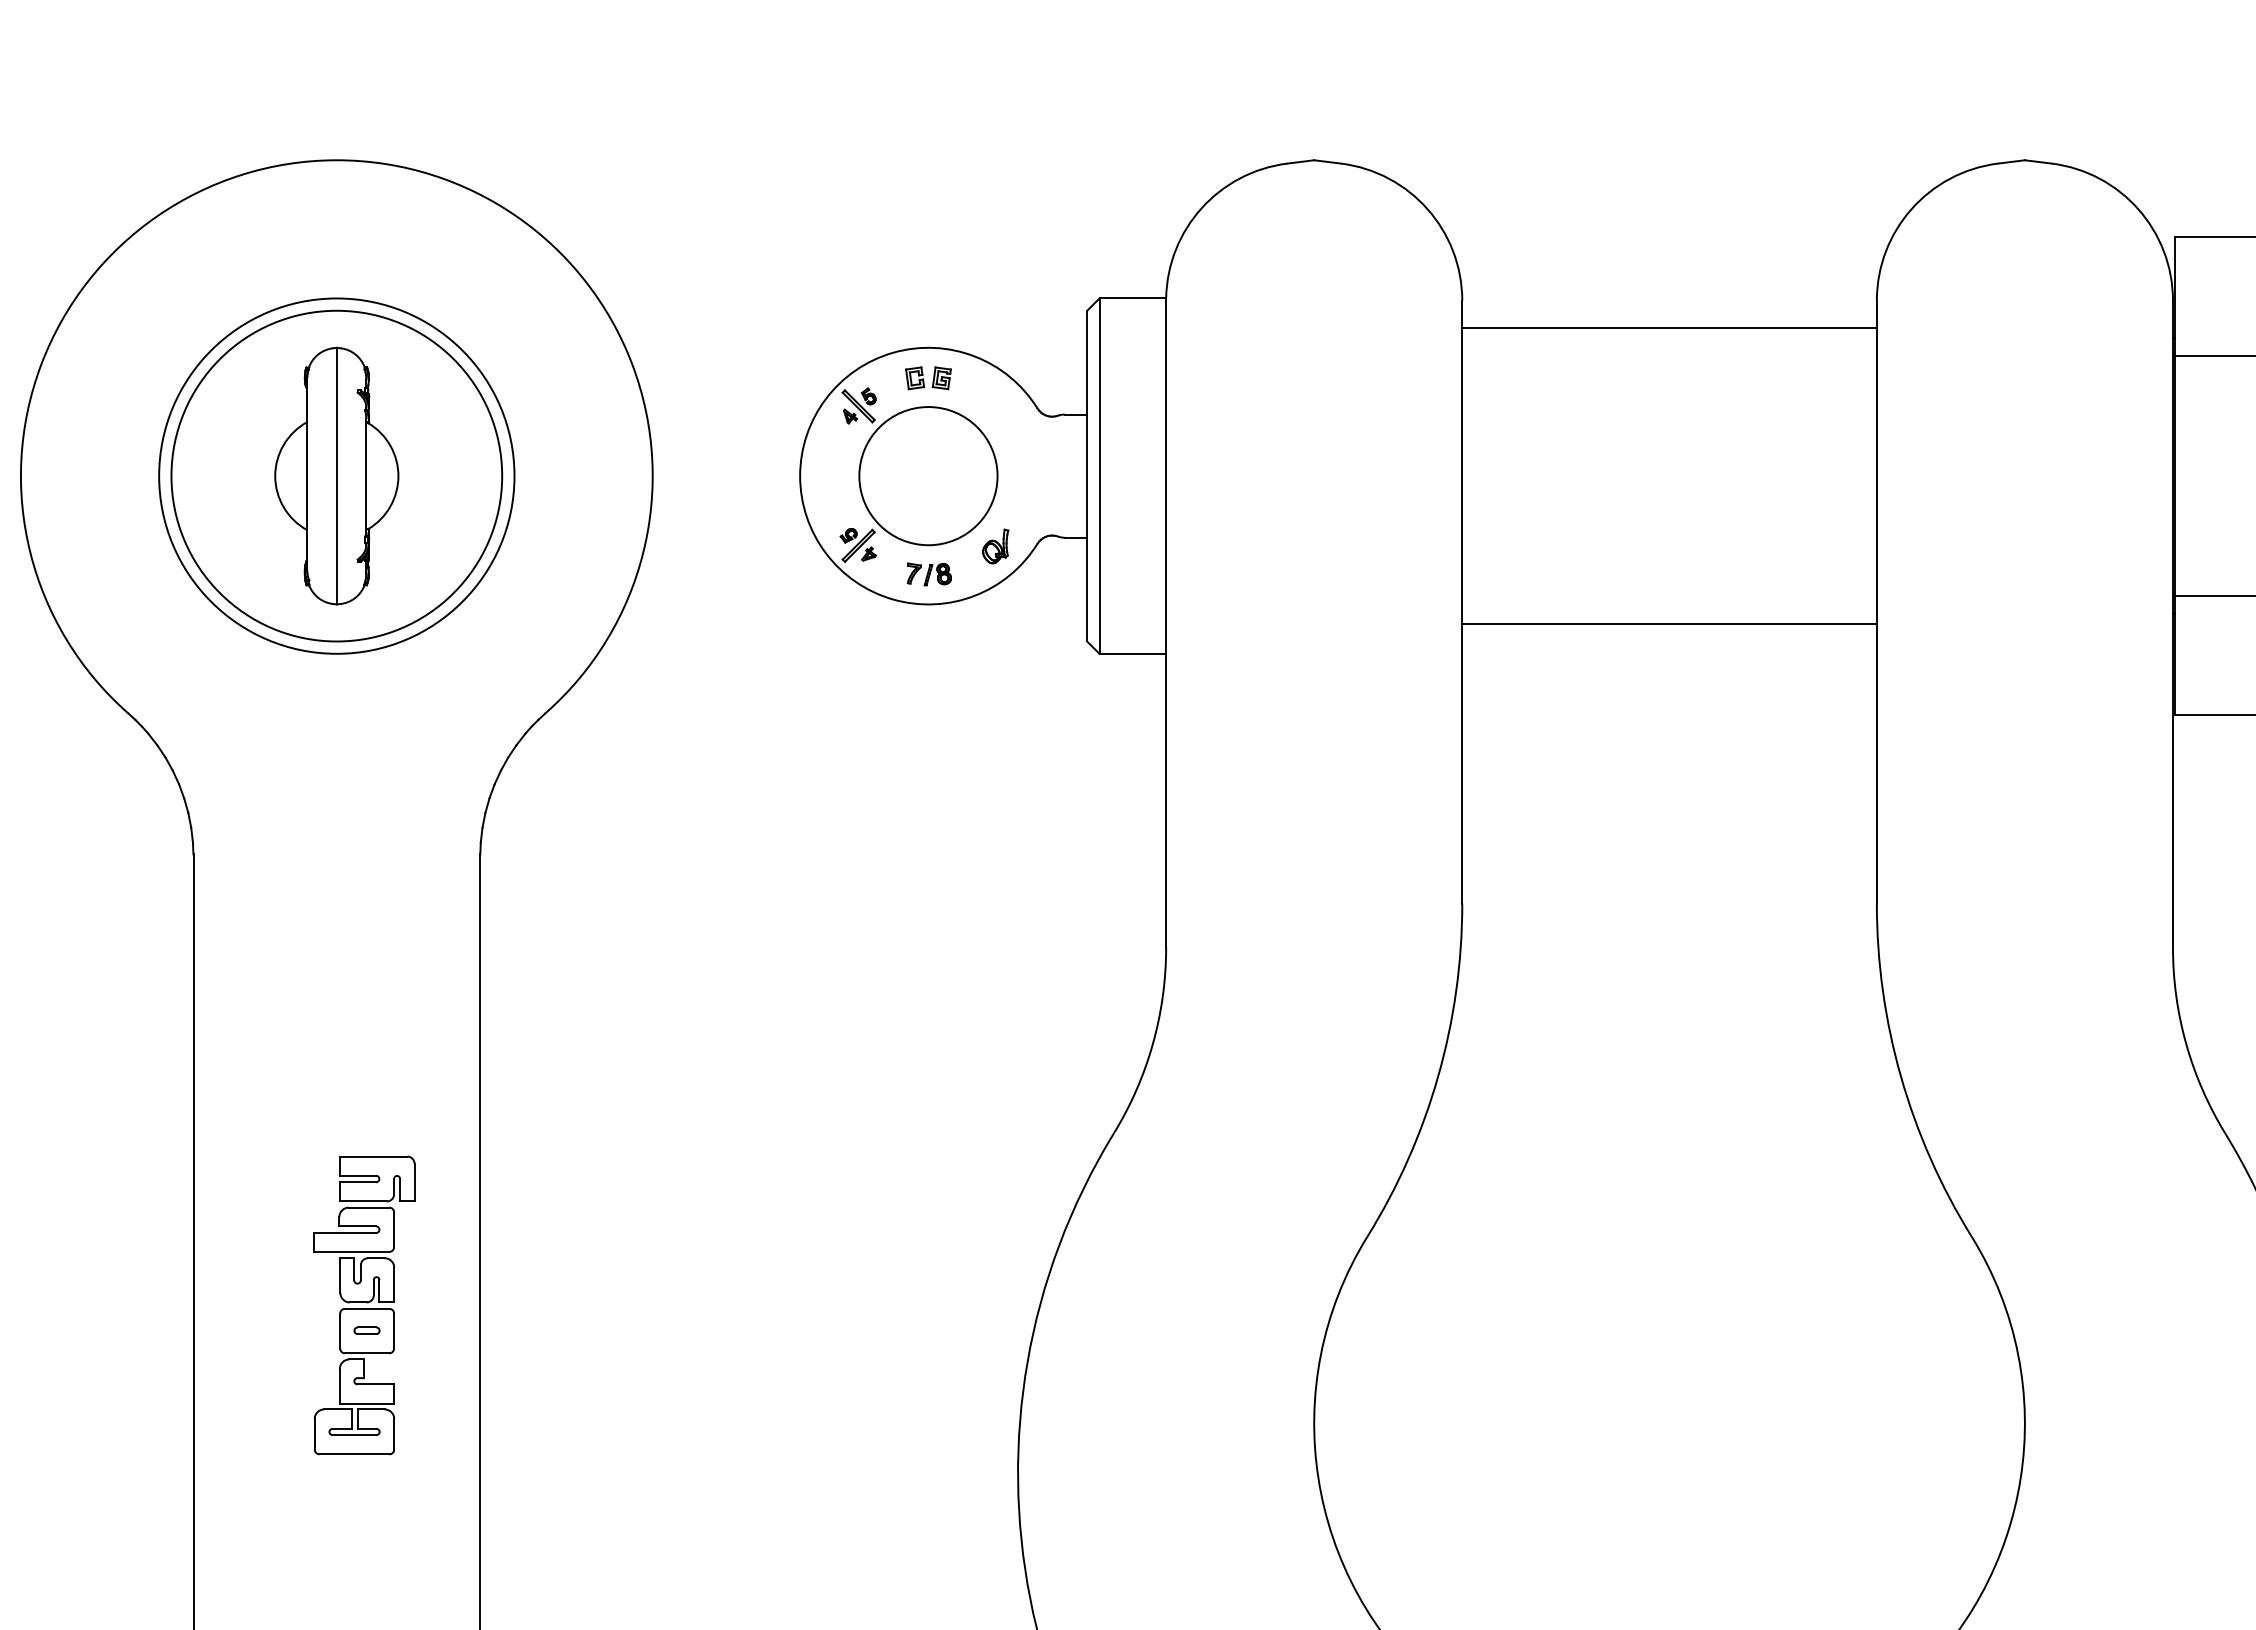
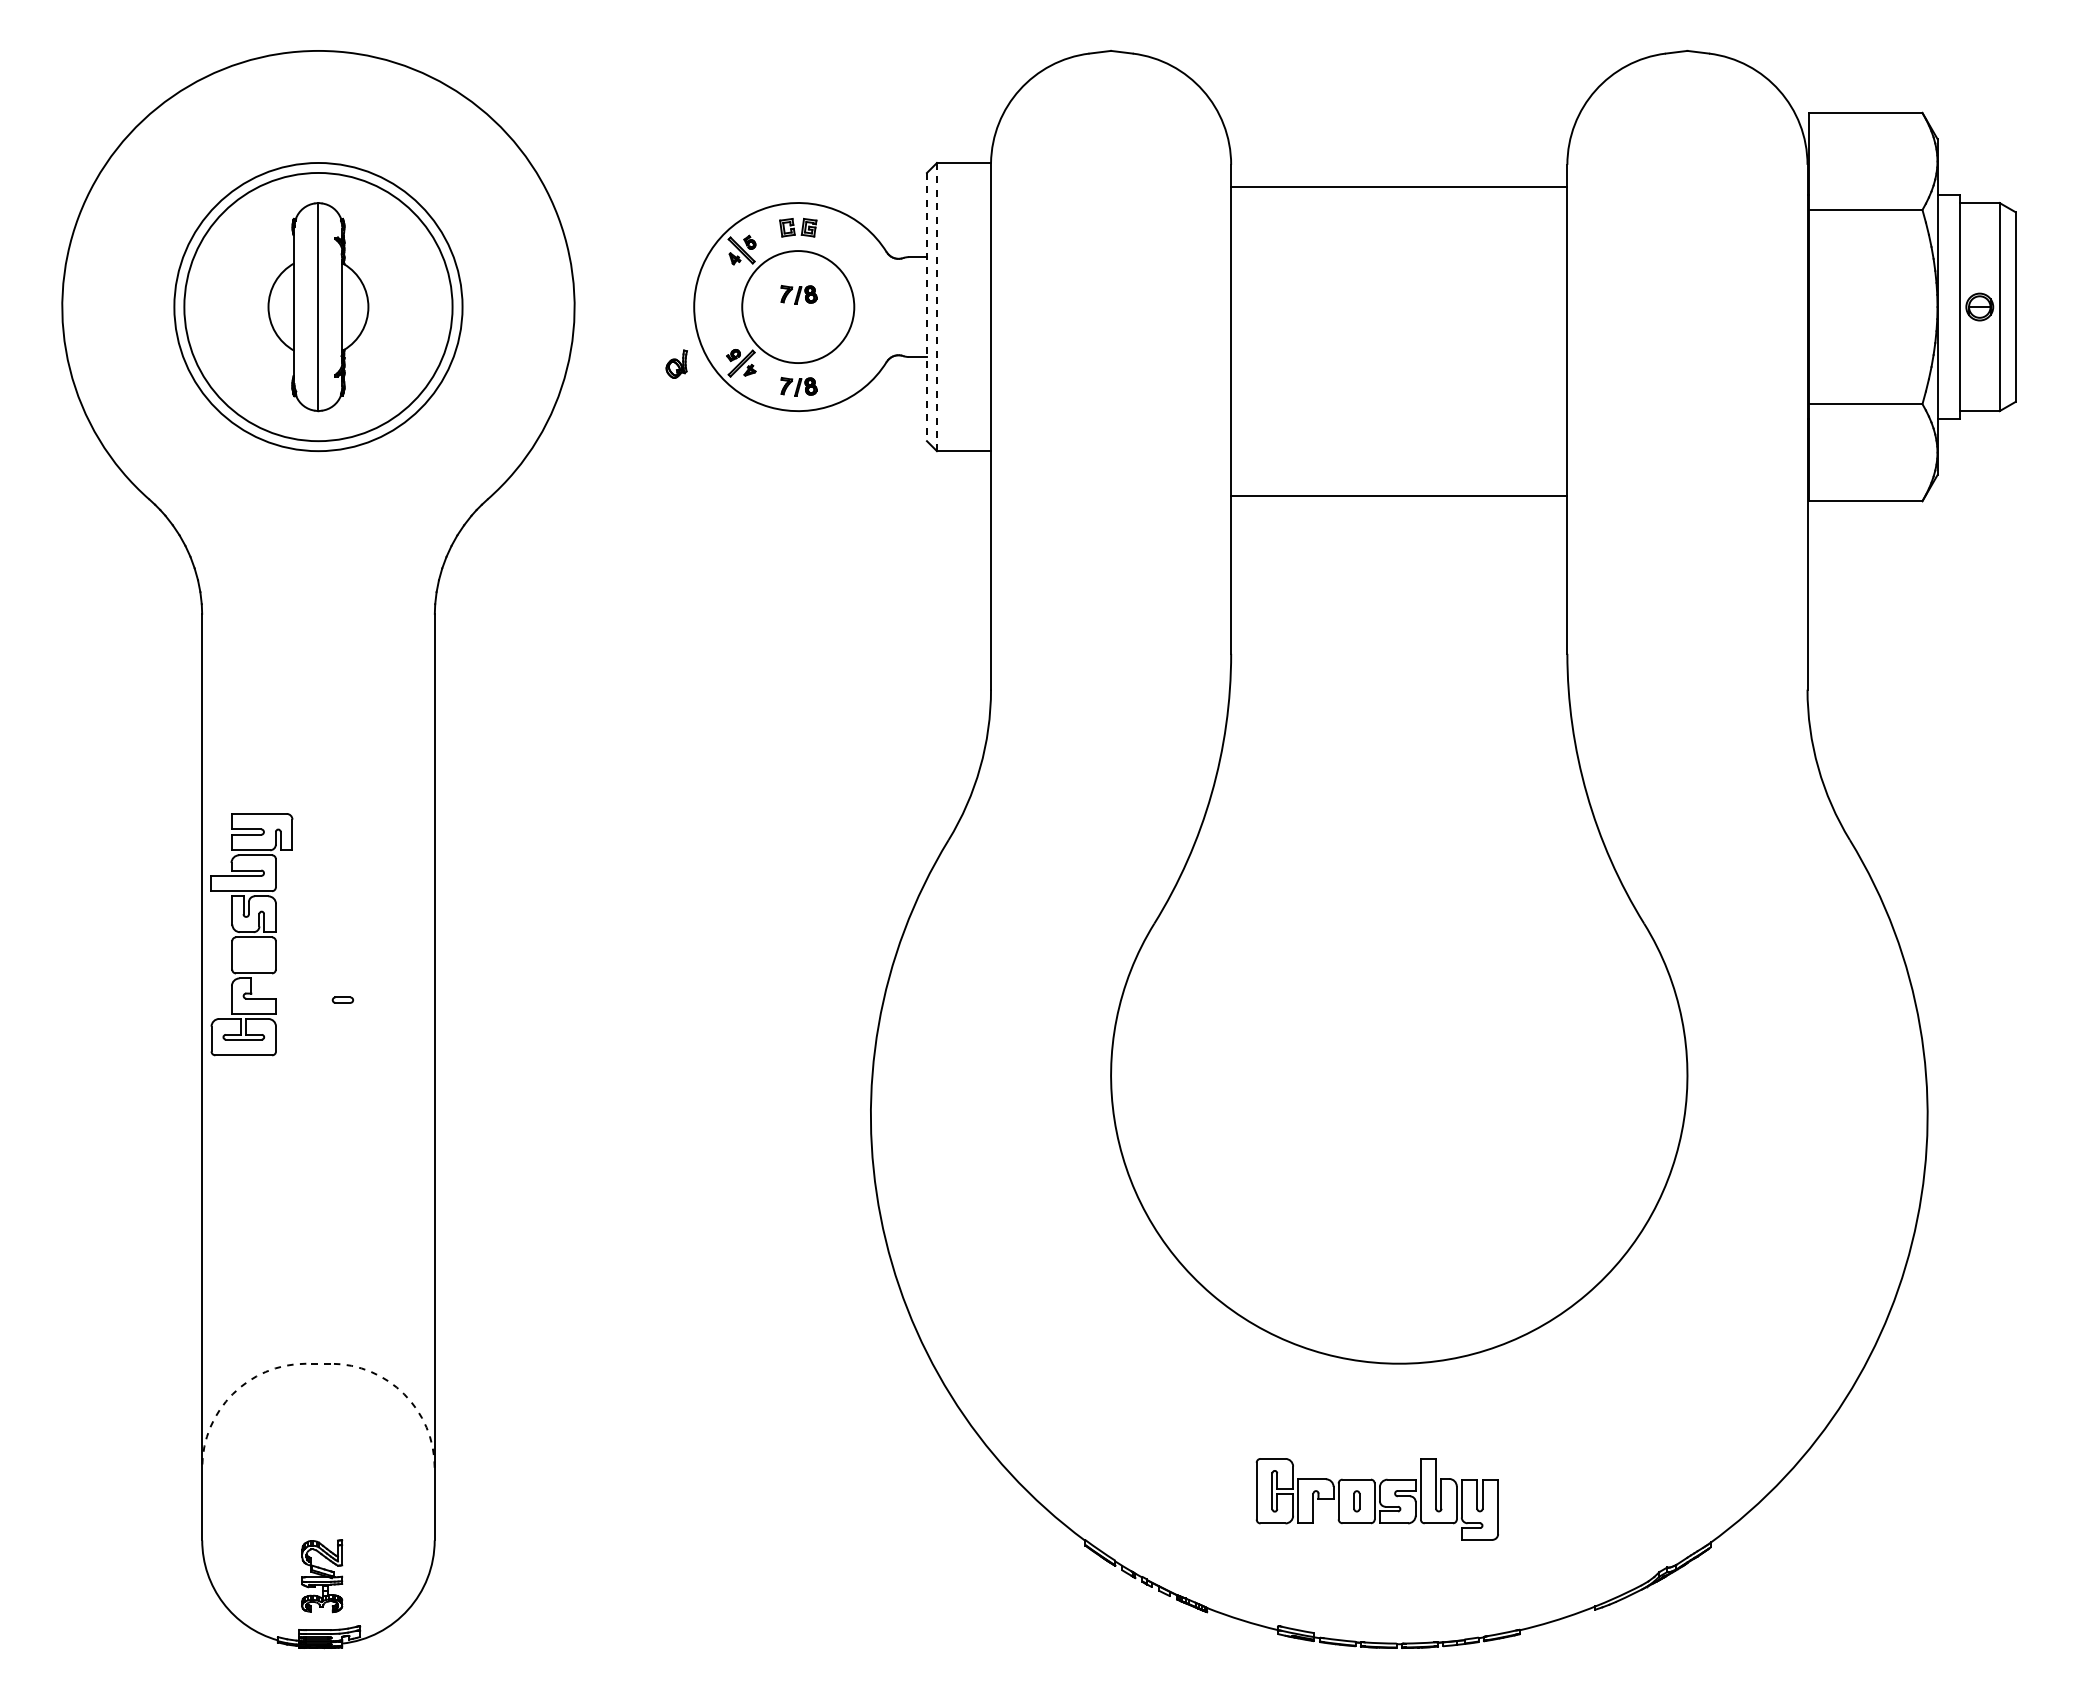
part: (928, 460) -> (798, 294), added
line: (1086, 476) -> (926, 307), solid -> dashed
line: (1098, 476) -> (936, 307), solid -> dashed
part: (995, 545) -> (676, 363), moved
line: (1669, 624) -> (1399, 496), moved
part: (363, 1305) -> (251, 934), moved

